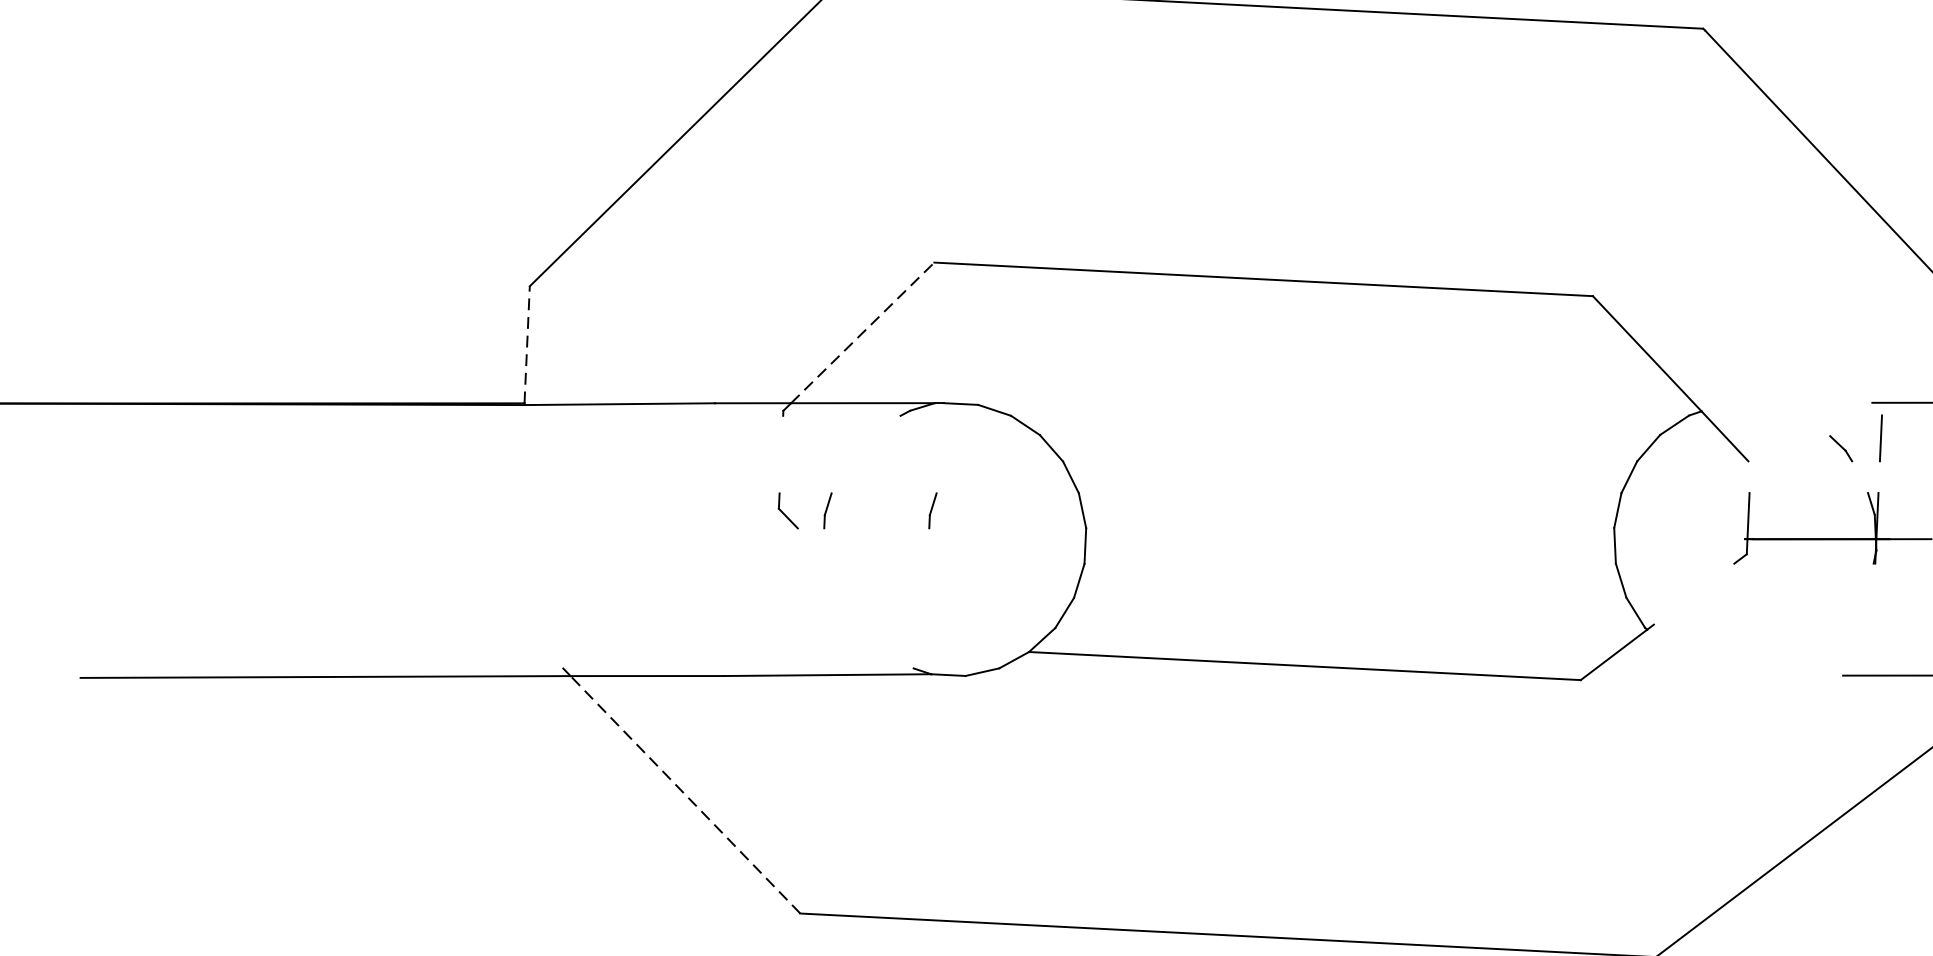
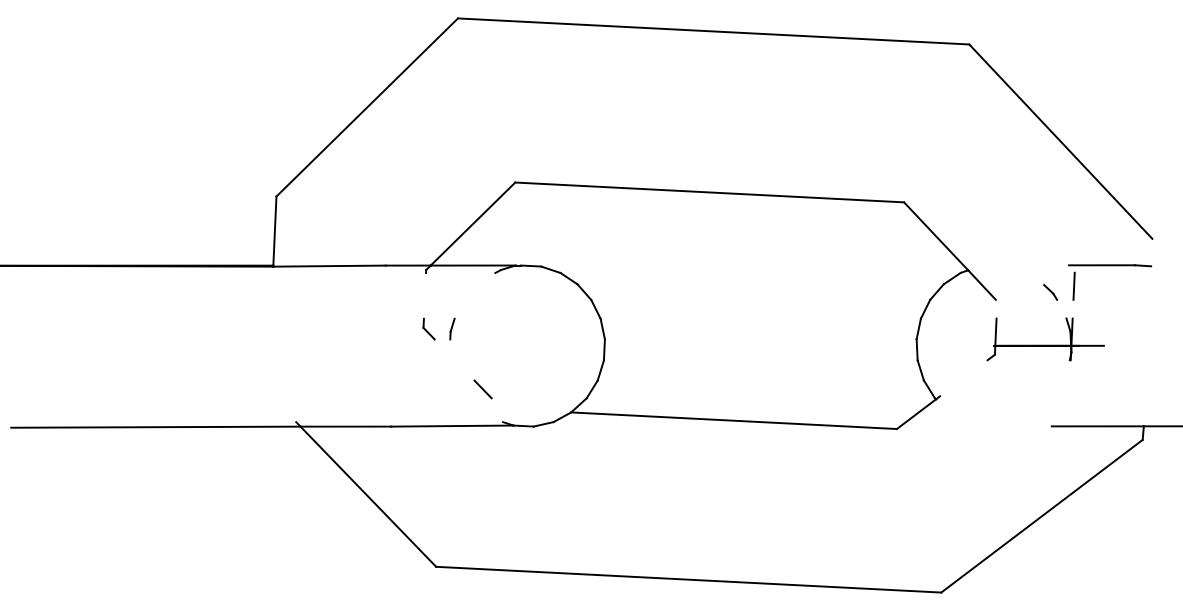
line: (863, 331) -> (473, 223), dashed -> solid
line: (526, 345) -> (274, 231), dashed -> solid
part: (933, 509) -> (514, 328), removed
line: (878, 613) -> (482, 389), added
line: (685, 794) -> (368, 496), dashed -> solid

